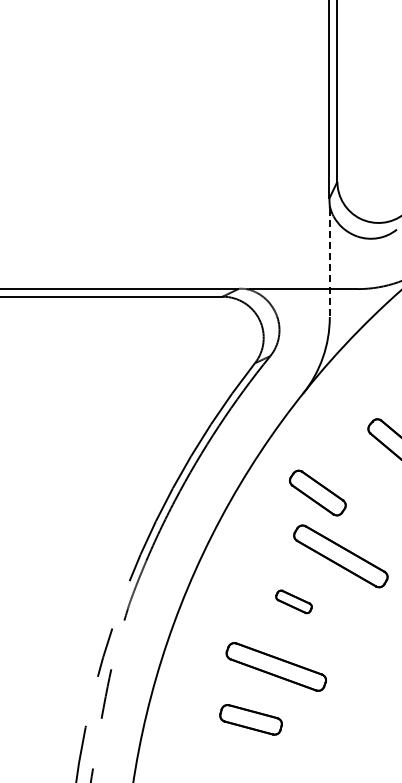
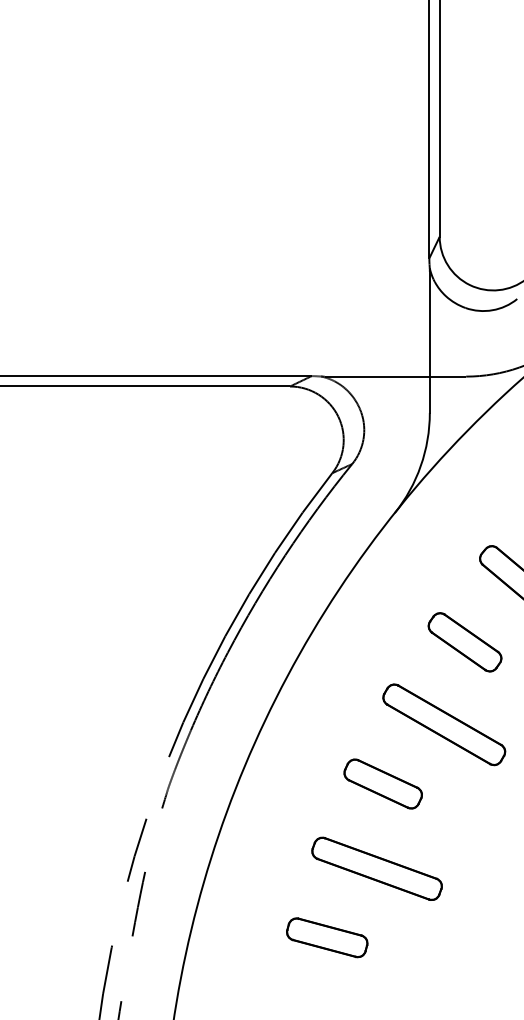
line: (329, 263) -> (429, 343), dashed -> solid
part: (317, 492) -> (464, 641), moved
part: (293, 601) -> (382, 783), size x1.67
part: (275, 666) -> (375, 868), moved

